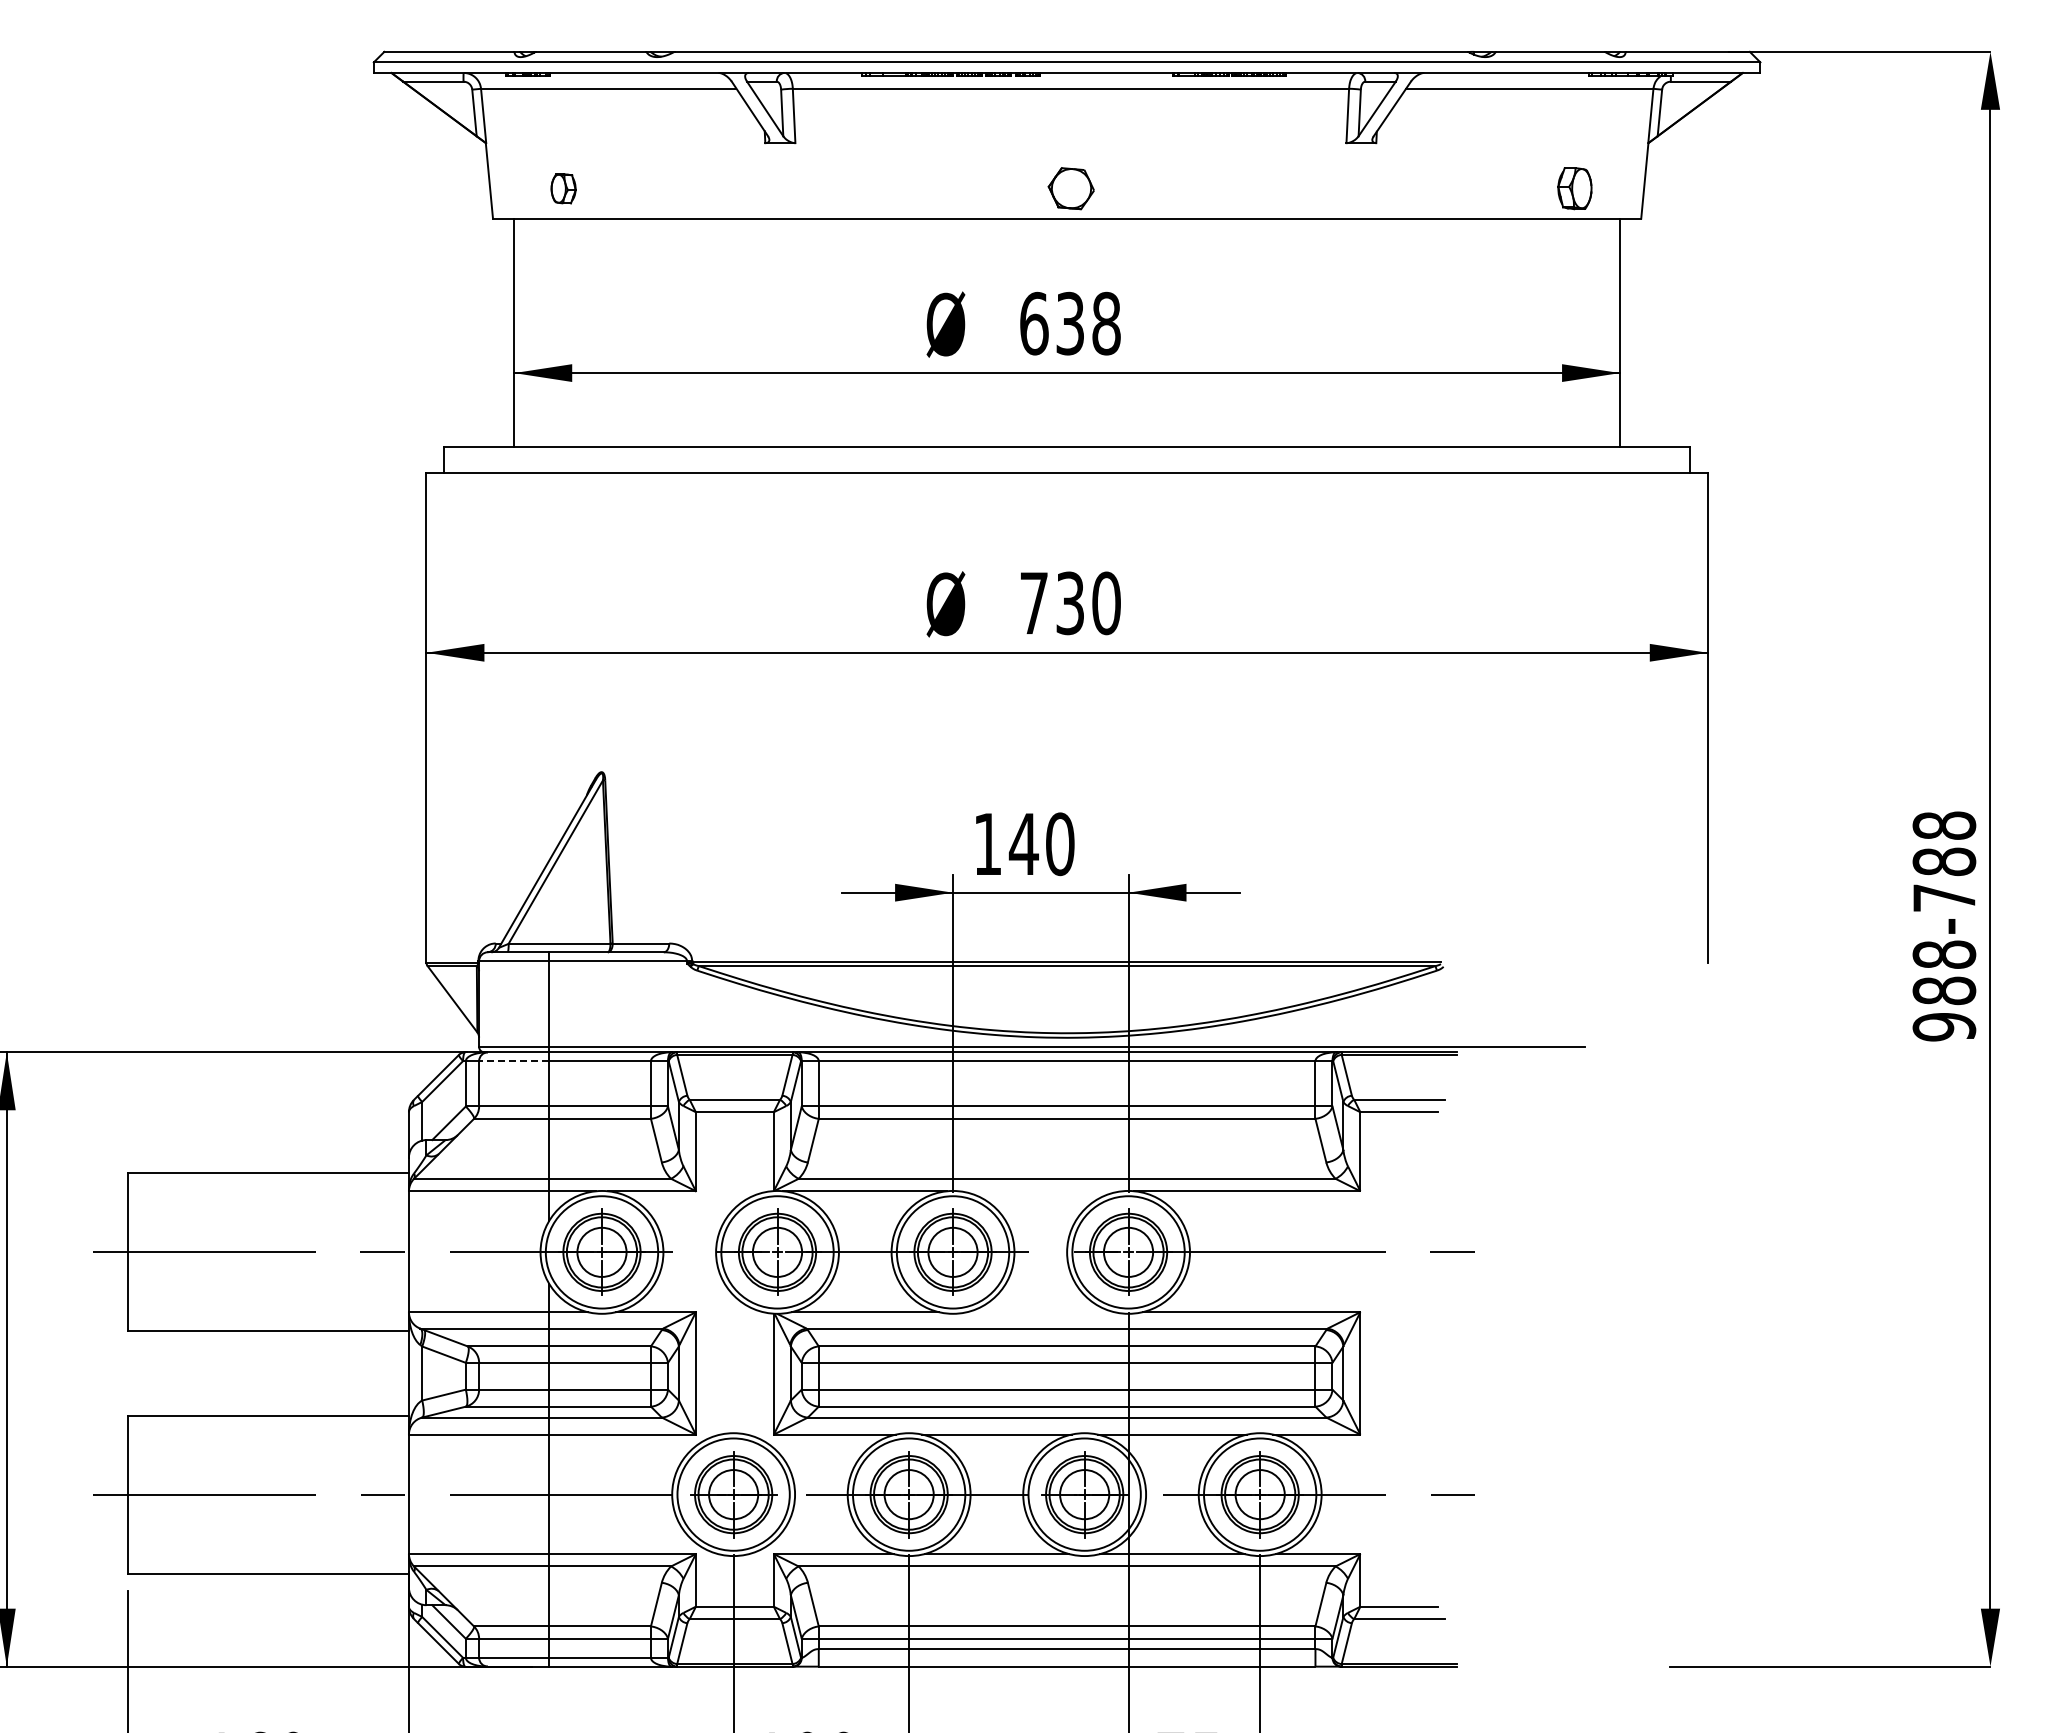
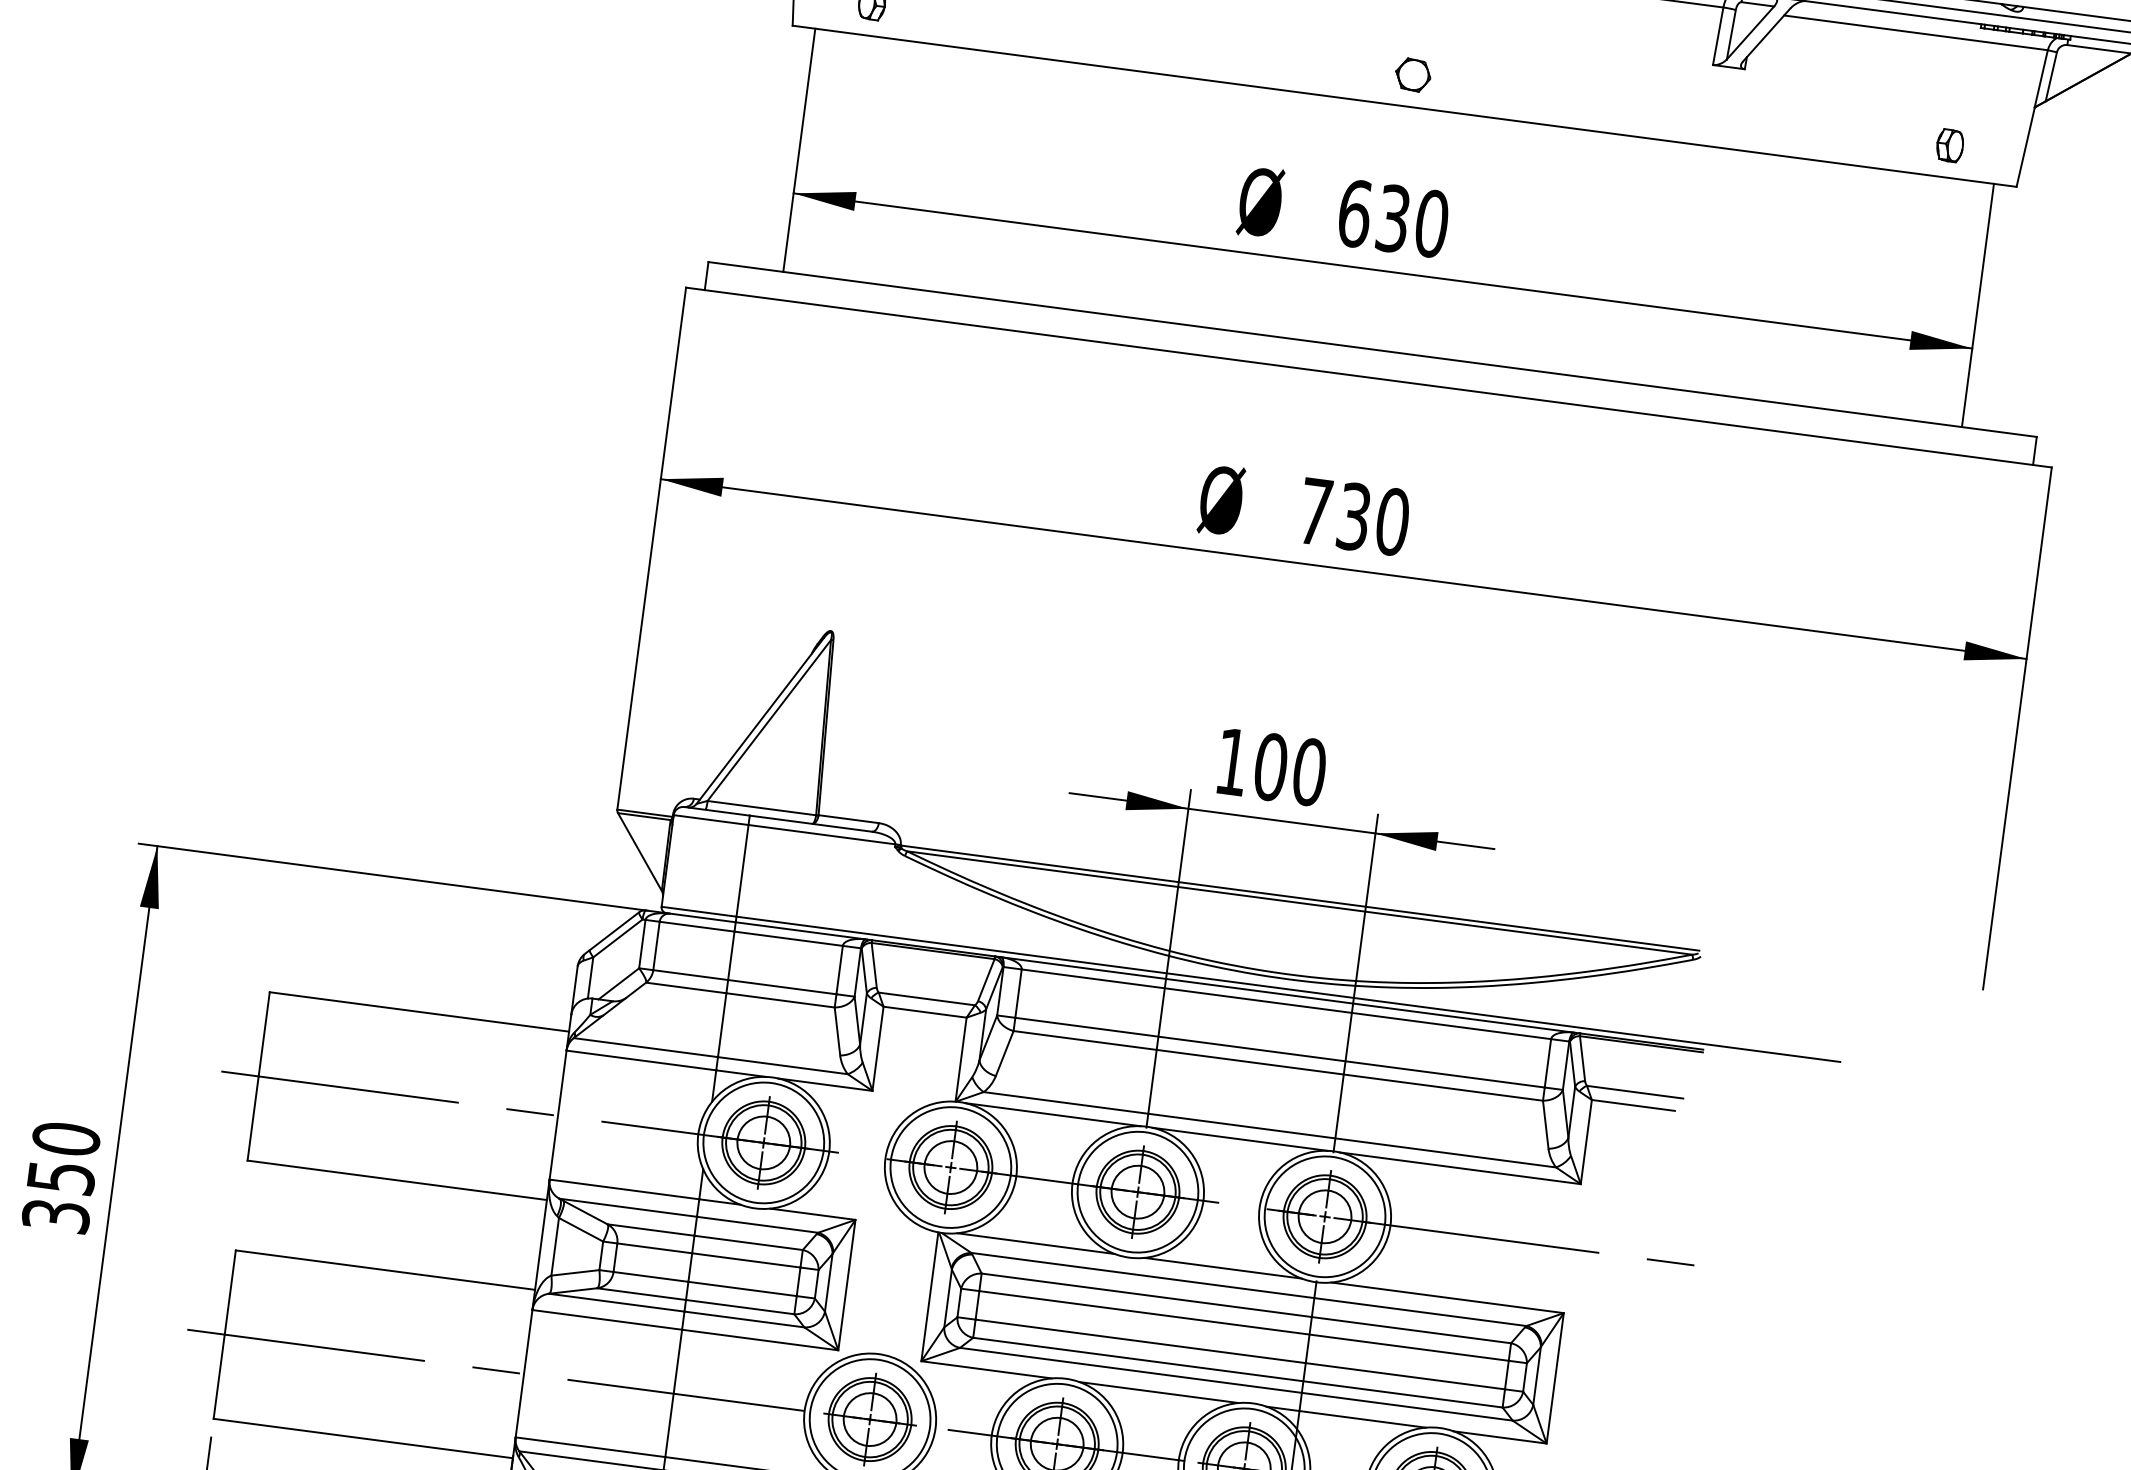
part: (1071, 188) -> (1413, 74), size x0.71
part: (1574, 188) -> (1949, 145), size x0.71
text: (1106, 323) -> (1431, 223), 638 -> 630
text: (1023, 844) -> (1270, 767), 140 -> 100
line: (513, 1061) -> (696, 927), dashed -> solid
line: (1040, 1191) -> (1239, 1139), added
line: (1040, 1312) -> (1222, 1268), added

